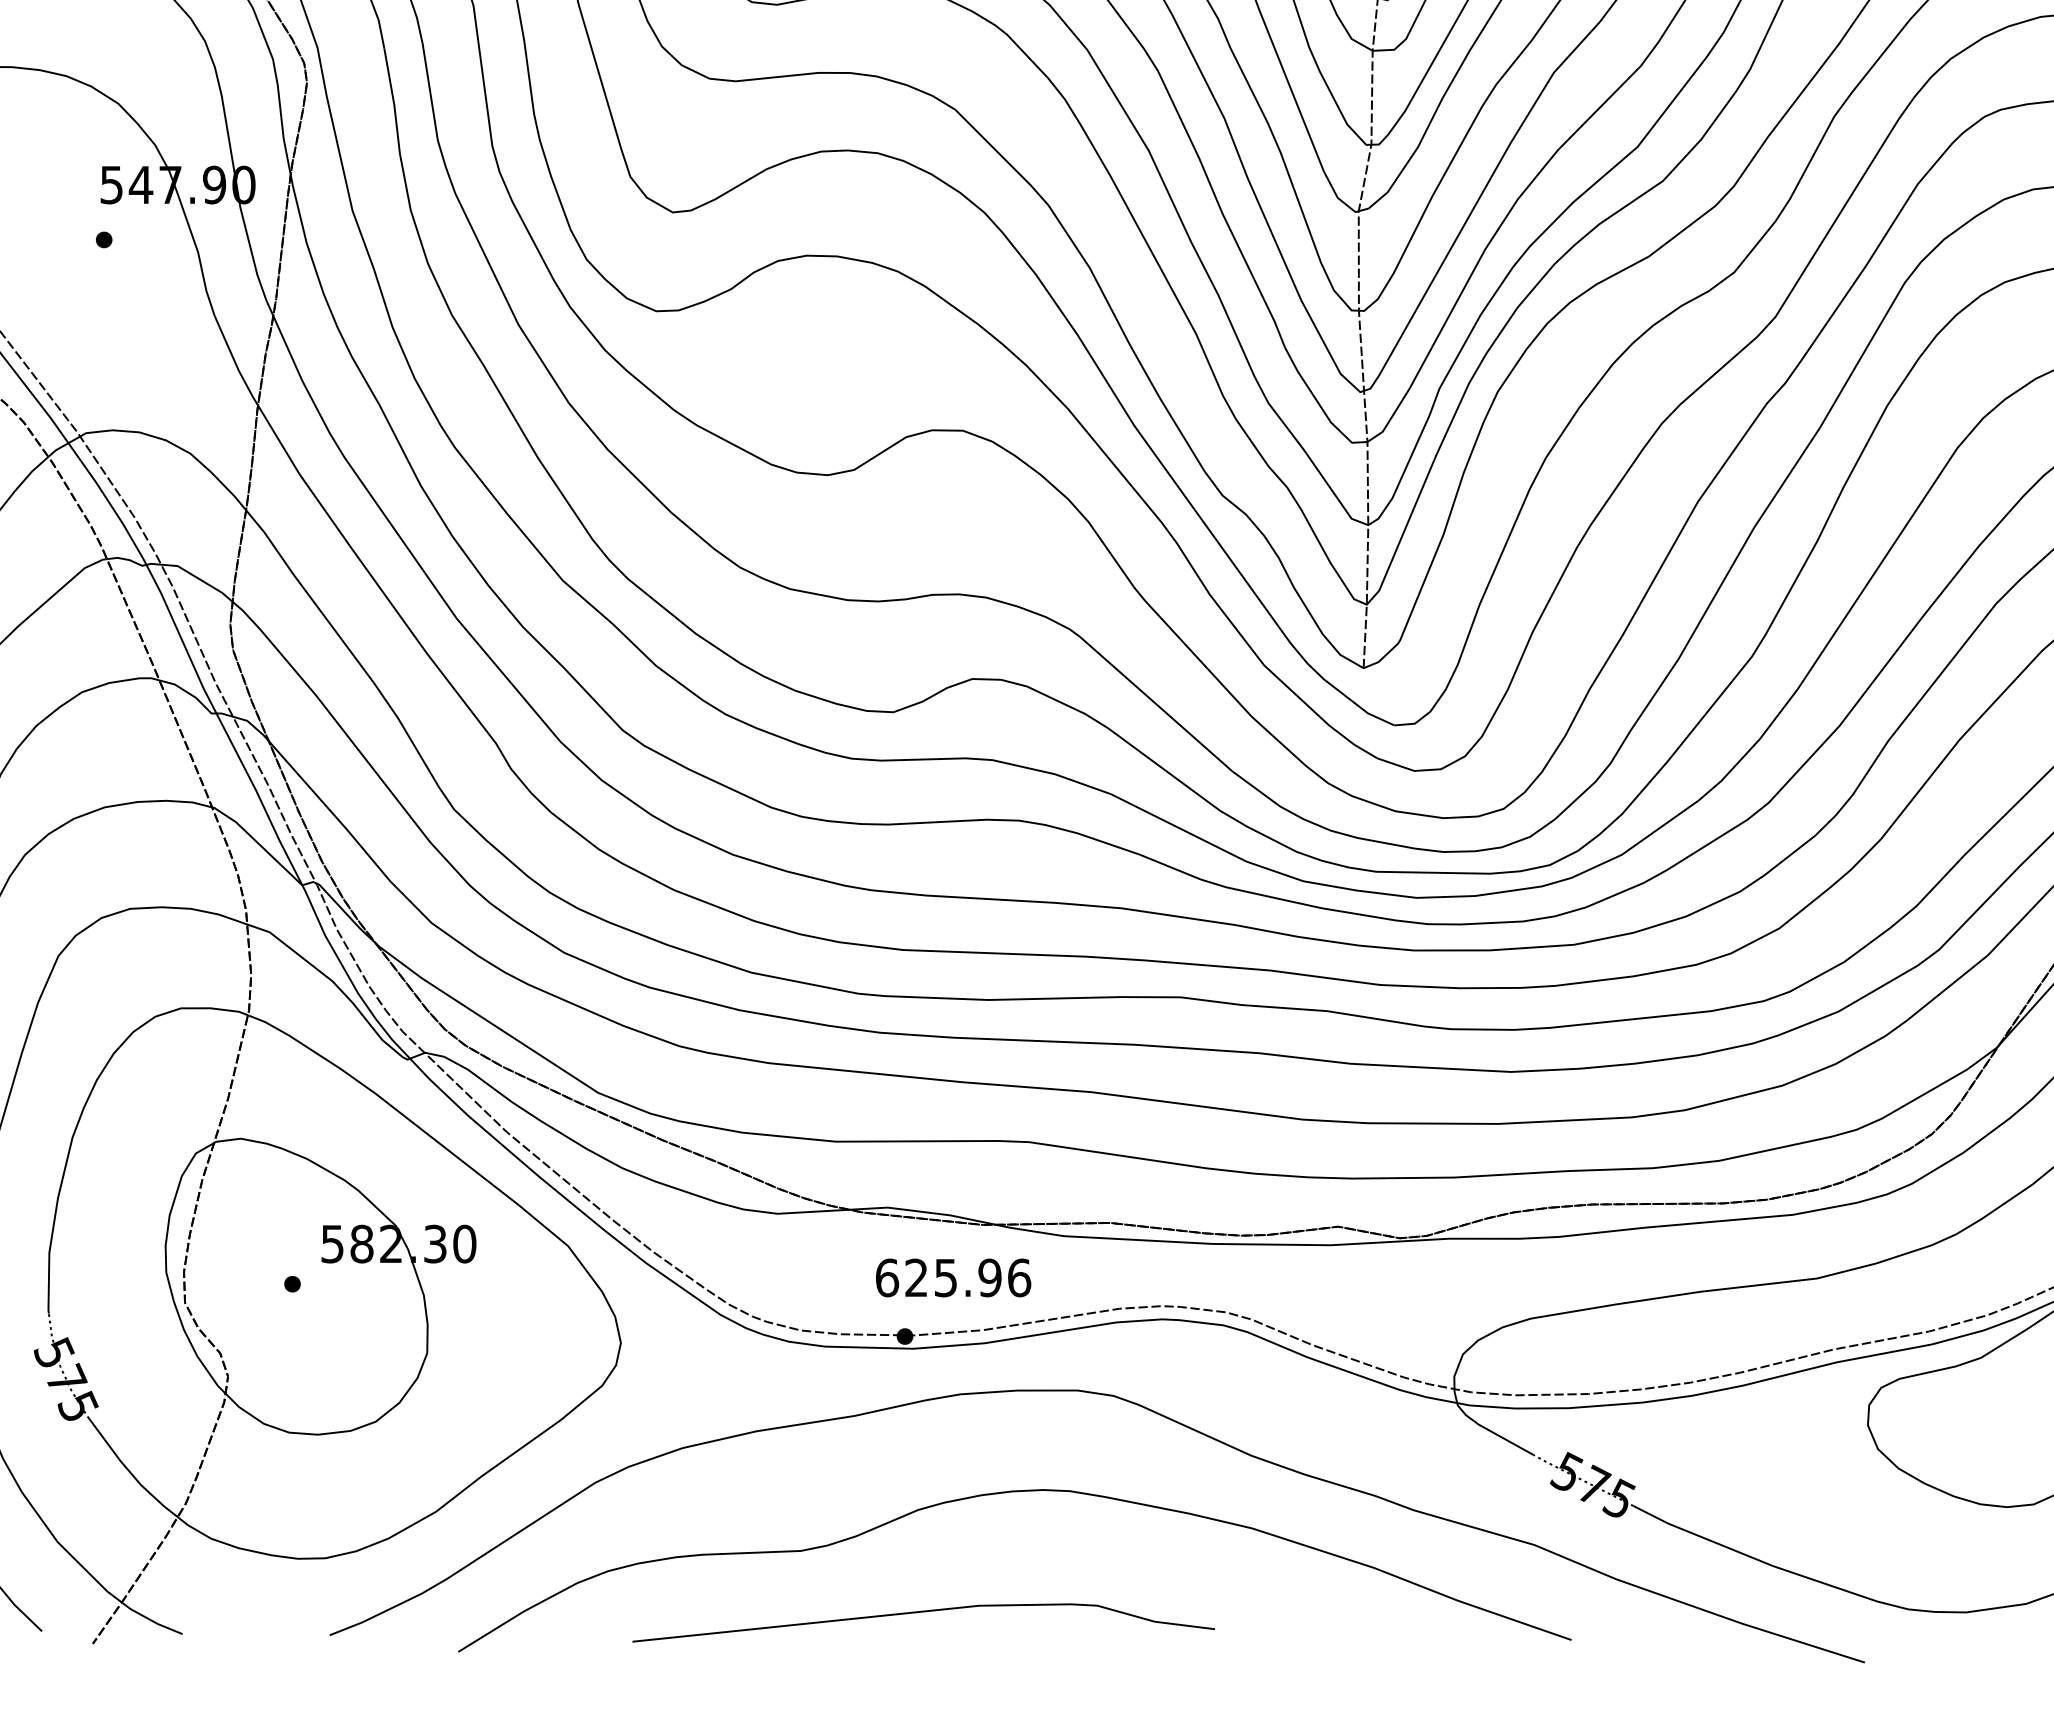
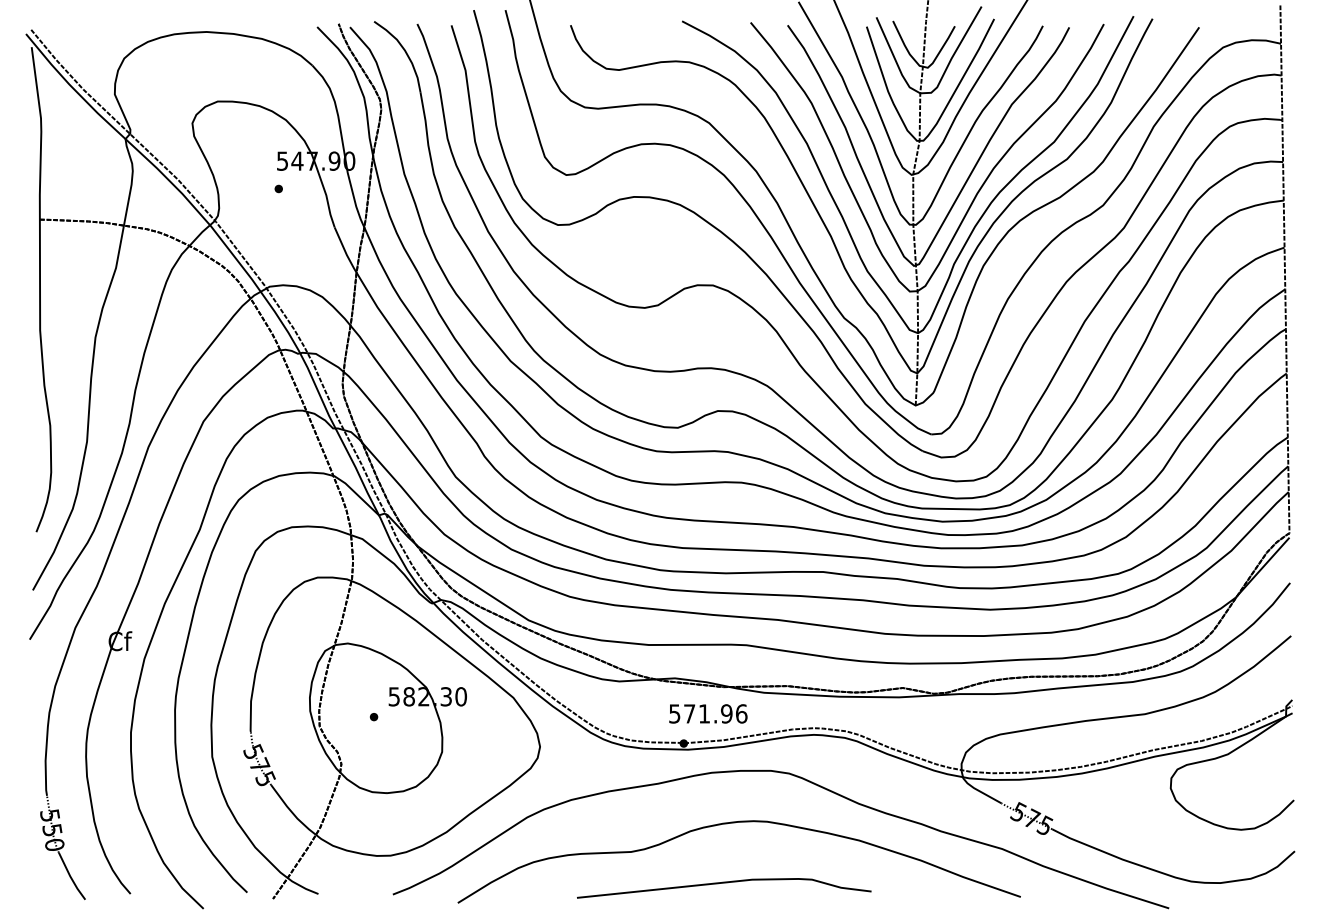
text: (916, 1277) -> (689, 713), 625.96 -> 571.96
curve: (924, 1613) -> (724, 883), moved

